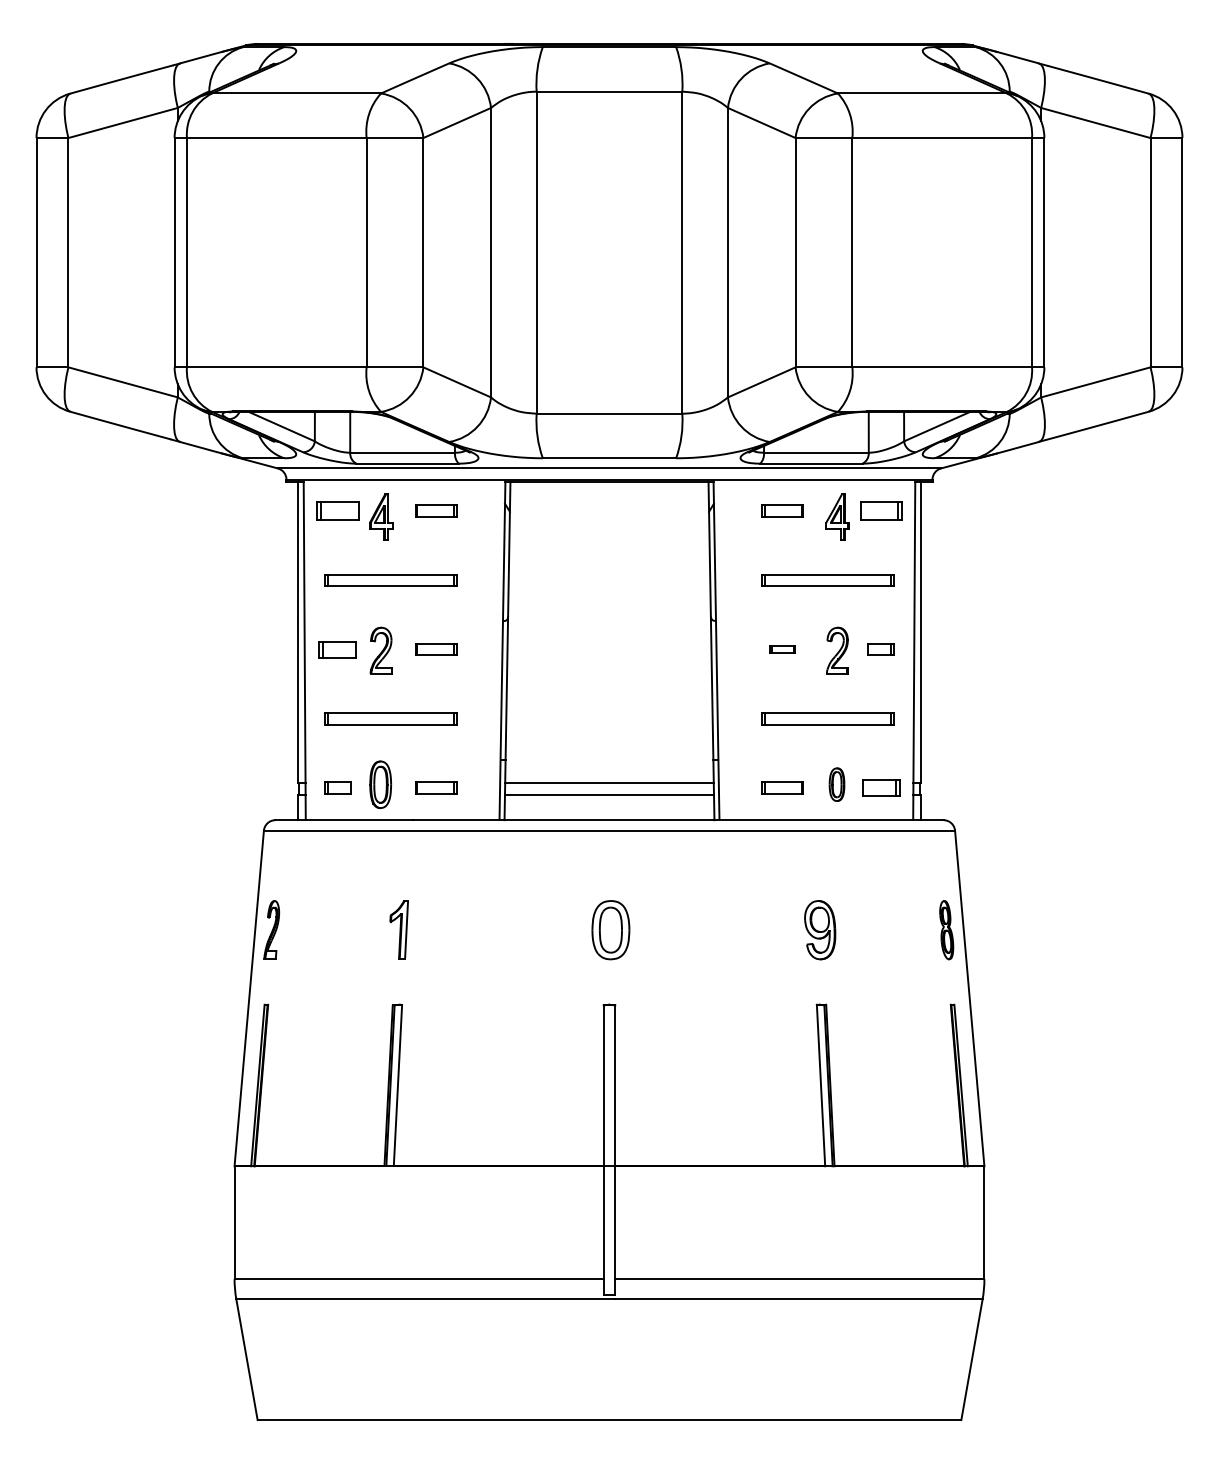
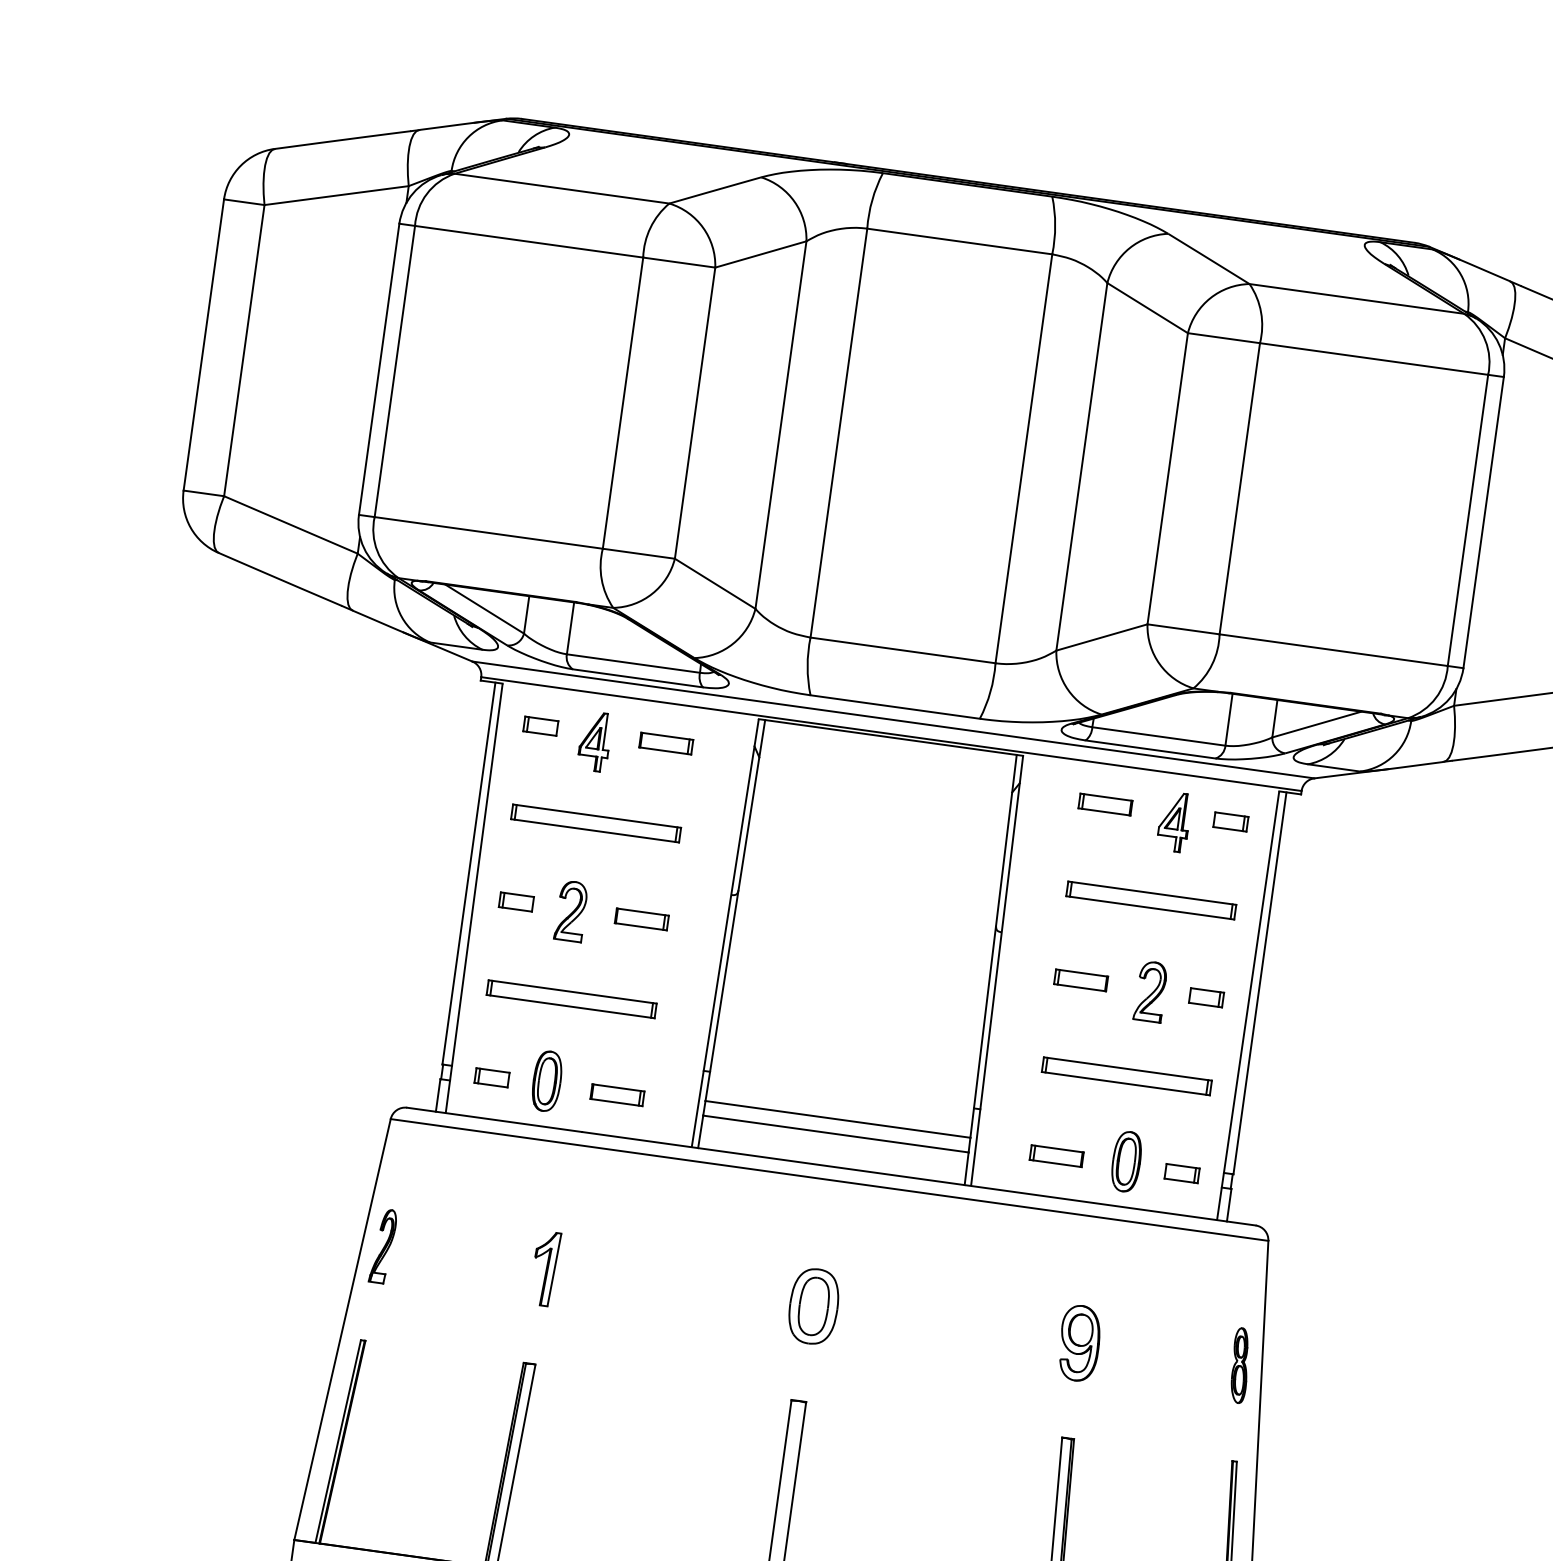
part: (337, 510) -> (540, 725), size x0.62
part: (880, 510) -> (1230, 821), size x0.62
part: (337, 649) -> (516, 901), size x0.71
part: (782, 649) -> (1081, 980), size x1.67
part: (836, 784) -> (1125, 1161), size x1.43
part: (880, 787) -> (1181, 1172), size x0.71

